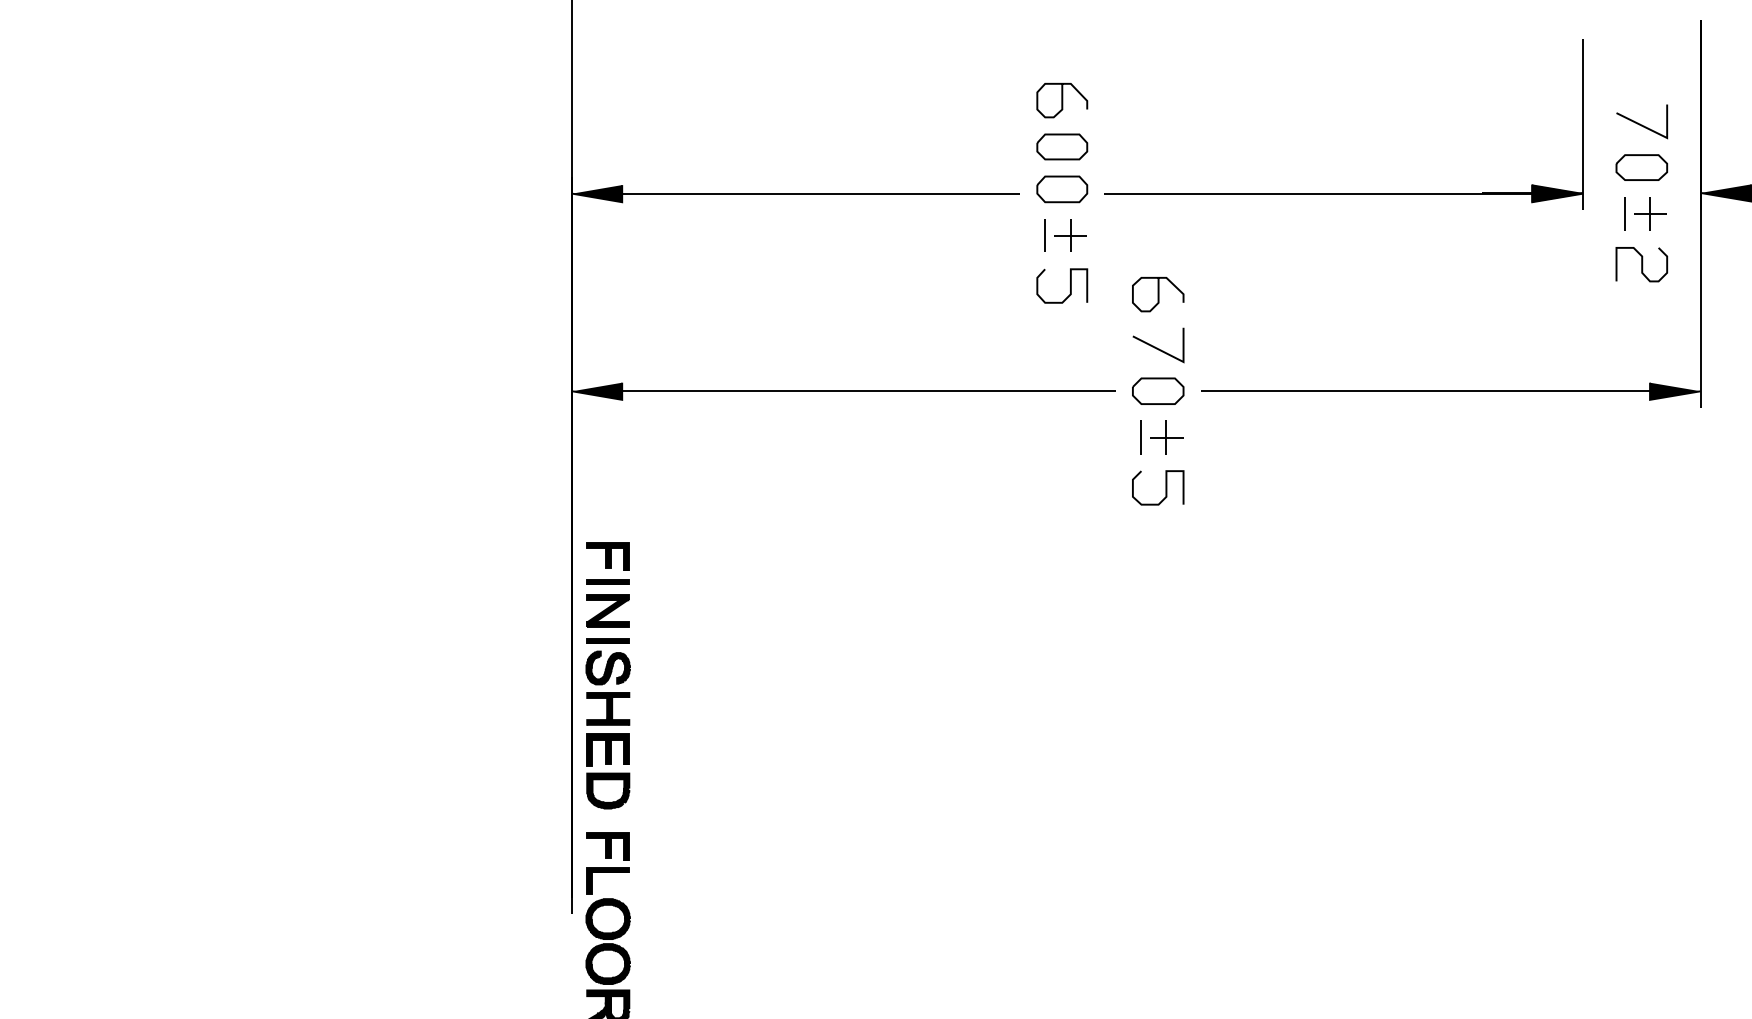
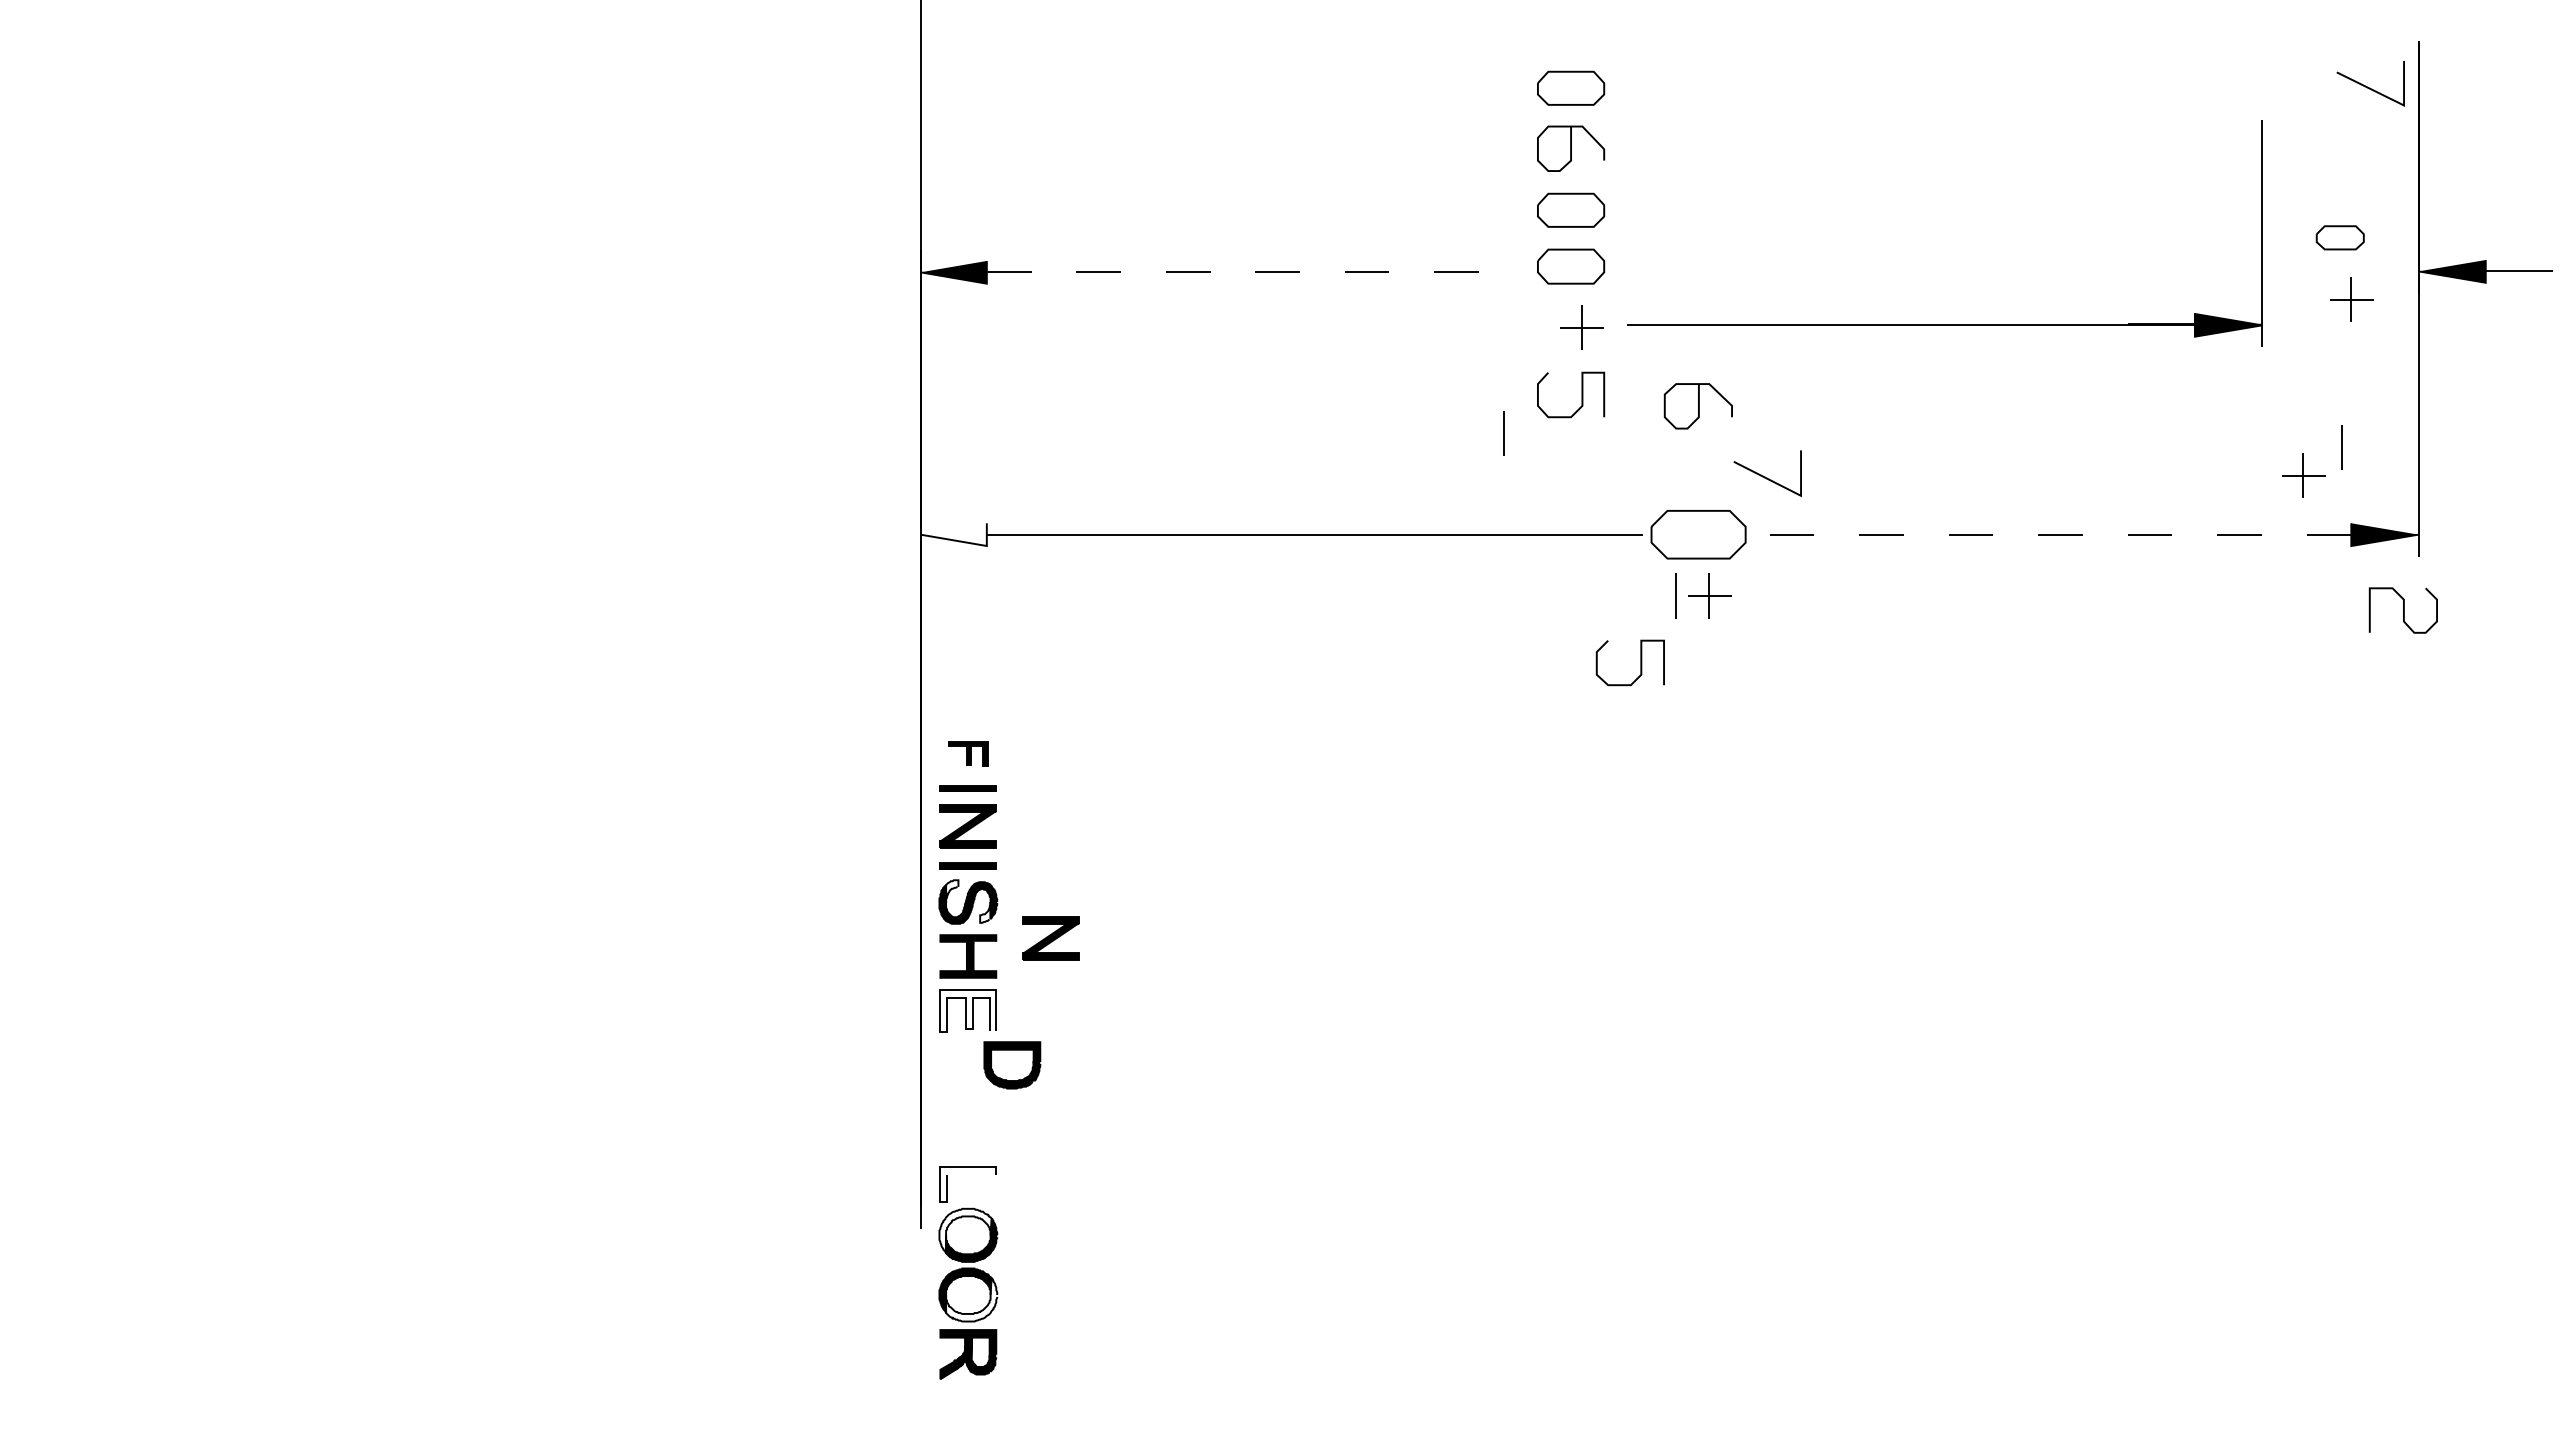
part: (1062, 54) -> (1571, 87), added
line: (1640, 123) -> (2368, 86), moved
part: (1641, 167) -> (2339, 237), size x0.7
line: (821, 193) -> (1251, 272), solid -> dashed
part: (1343, 193) -> (1944, 324), moved
line: (1624, 214) -> (2341, 447), moved
line: (1044, 235) -> (1503, 433), moved
curve: (1641, 264) -> (2403, 610), moved
part: (1614, 346) -> (2303, 475), added
line: (1156, 347) -> (1765, 476), moved
fill: (597, 391) -> (953, 534), removed
part: (1157, 391) -> (1697, 534), size x1.4
line: (1424, 391) -> (2052, 534), solid -> dashed
curve: (1165, 487) -> (1640, 662), moved
part: (607, 556) -> (967, 753), size x0.7
fill: (596, 660) -> (952, 891), removed
fill: (621, 675) -> (985, 912), removed
part: (670, 695) -> (1050, 938), added
fill: (608, 749) -> (968, 1010), removed
part: (608, 791) -> (1012, 1065), moved
part: (607, 846) -> (967, 1138), removed
fill: (608, 880) -> (968, 1184), removed
fill: (606, 915) -> (965, 1230), removed
fill: (610, 967) -> (971, 1299), removed

